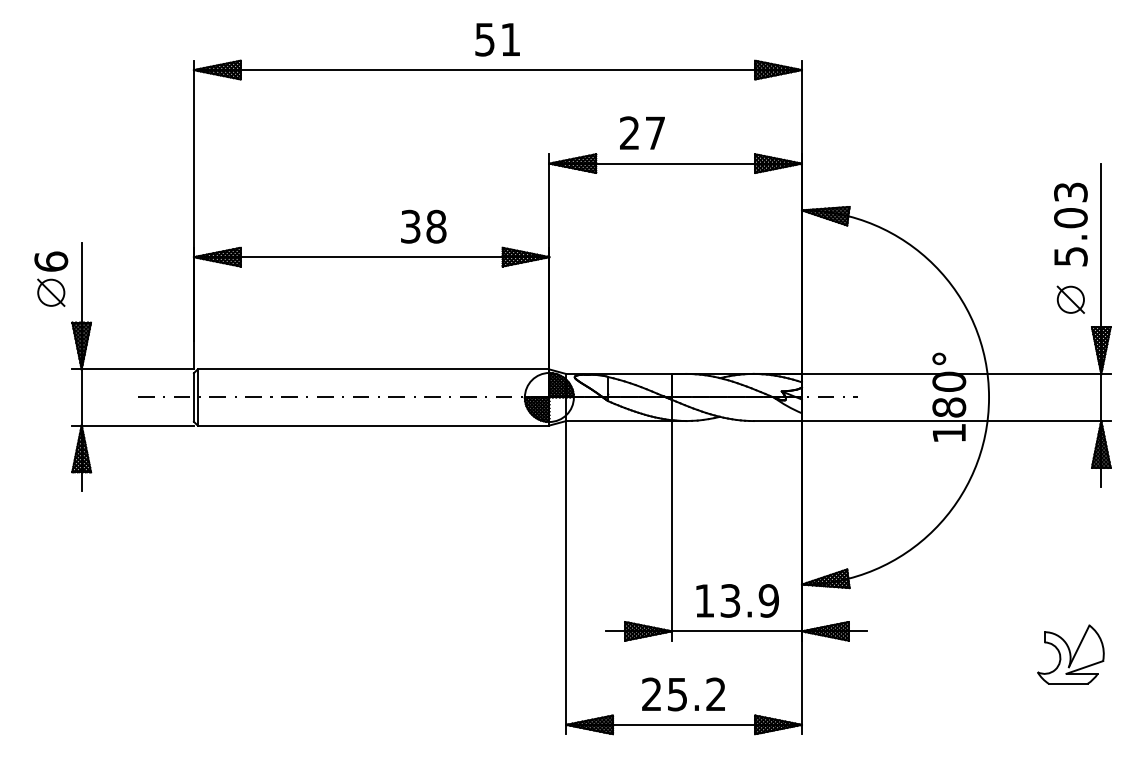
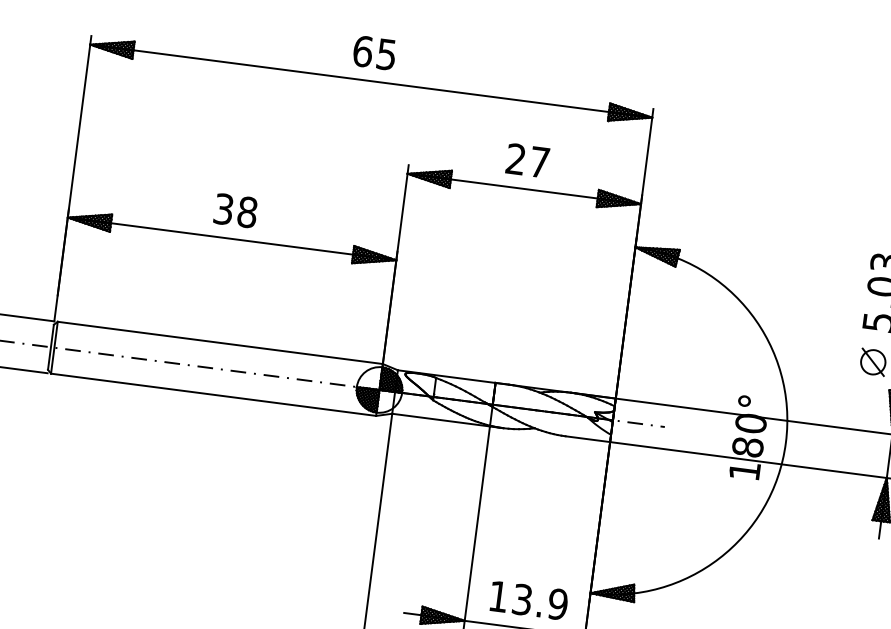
text: (497, 39) -> (374, 52), 51 -> 65
text: (642, 132) -> (527, 160), moved
text: (423, 226) -> (235, 210), moved

